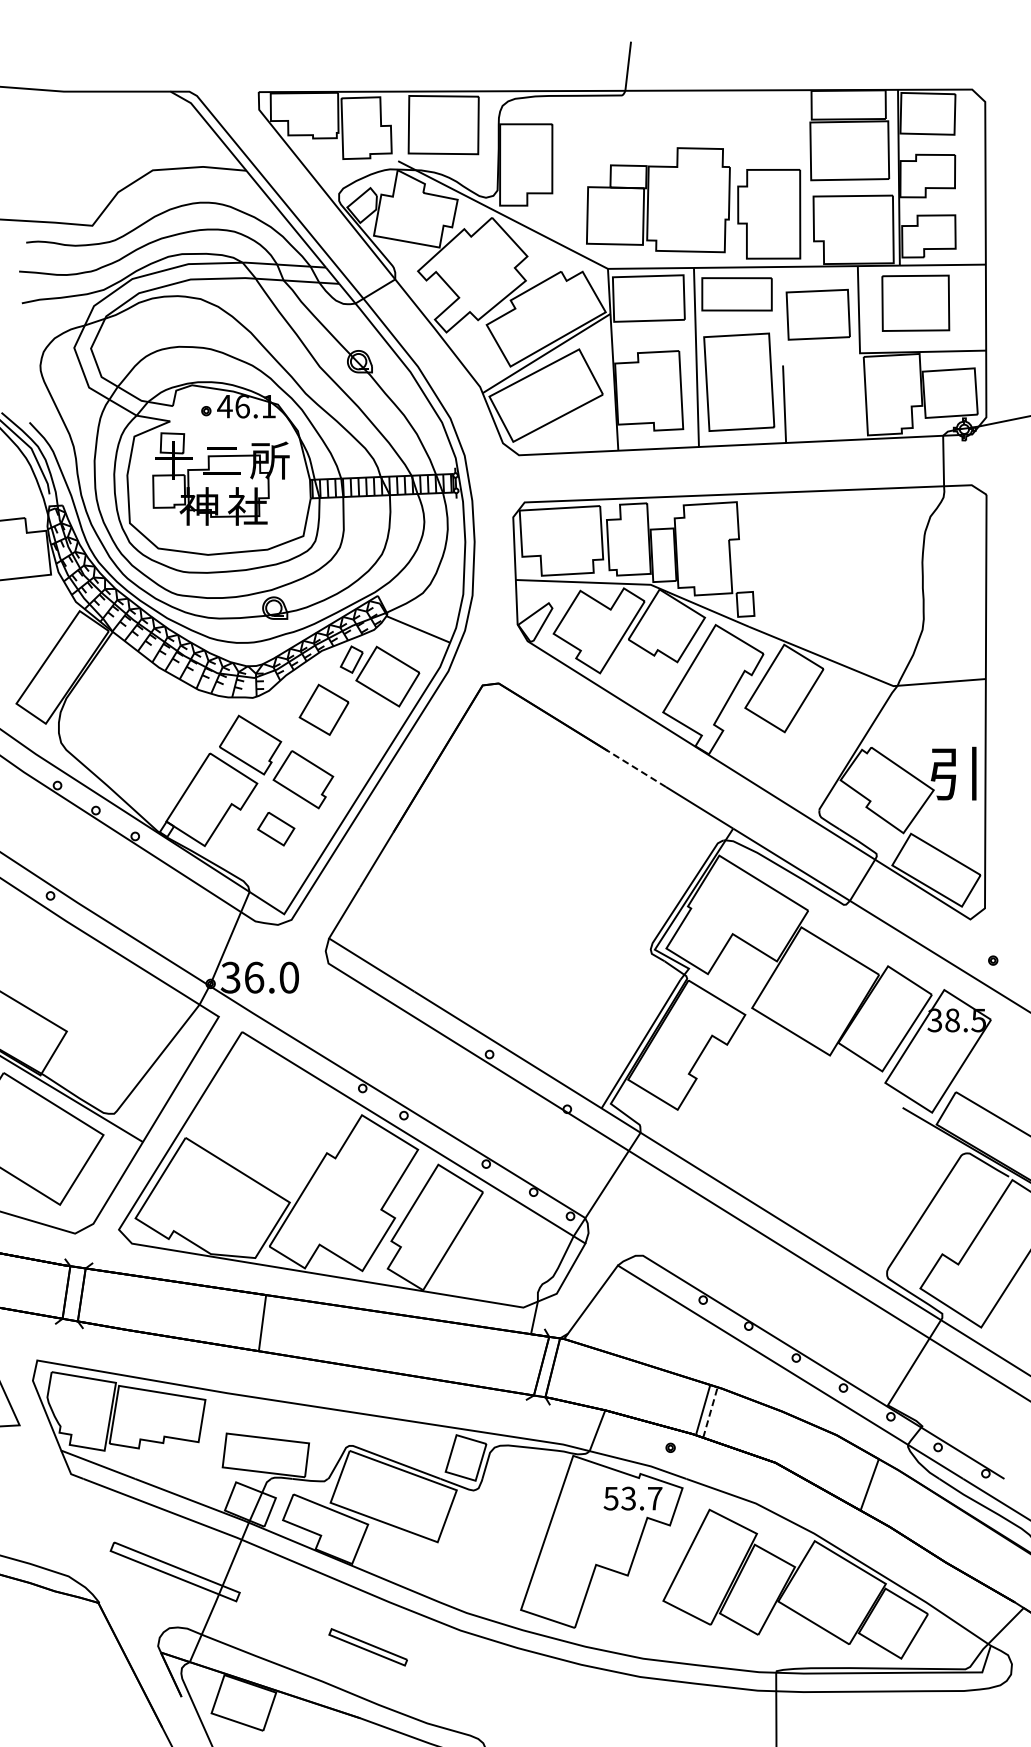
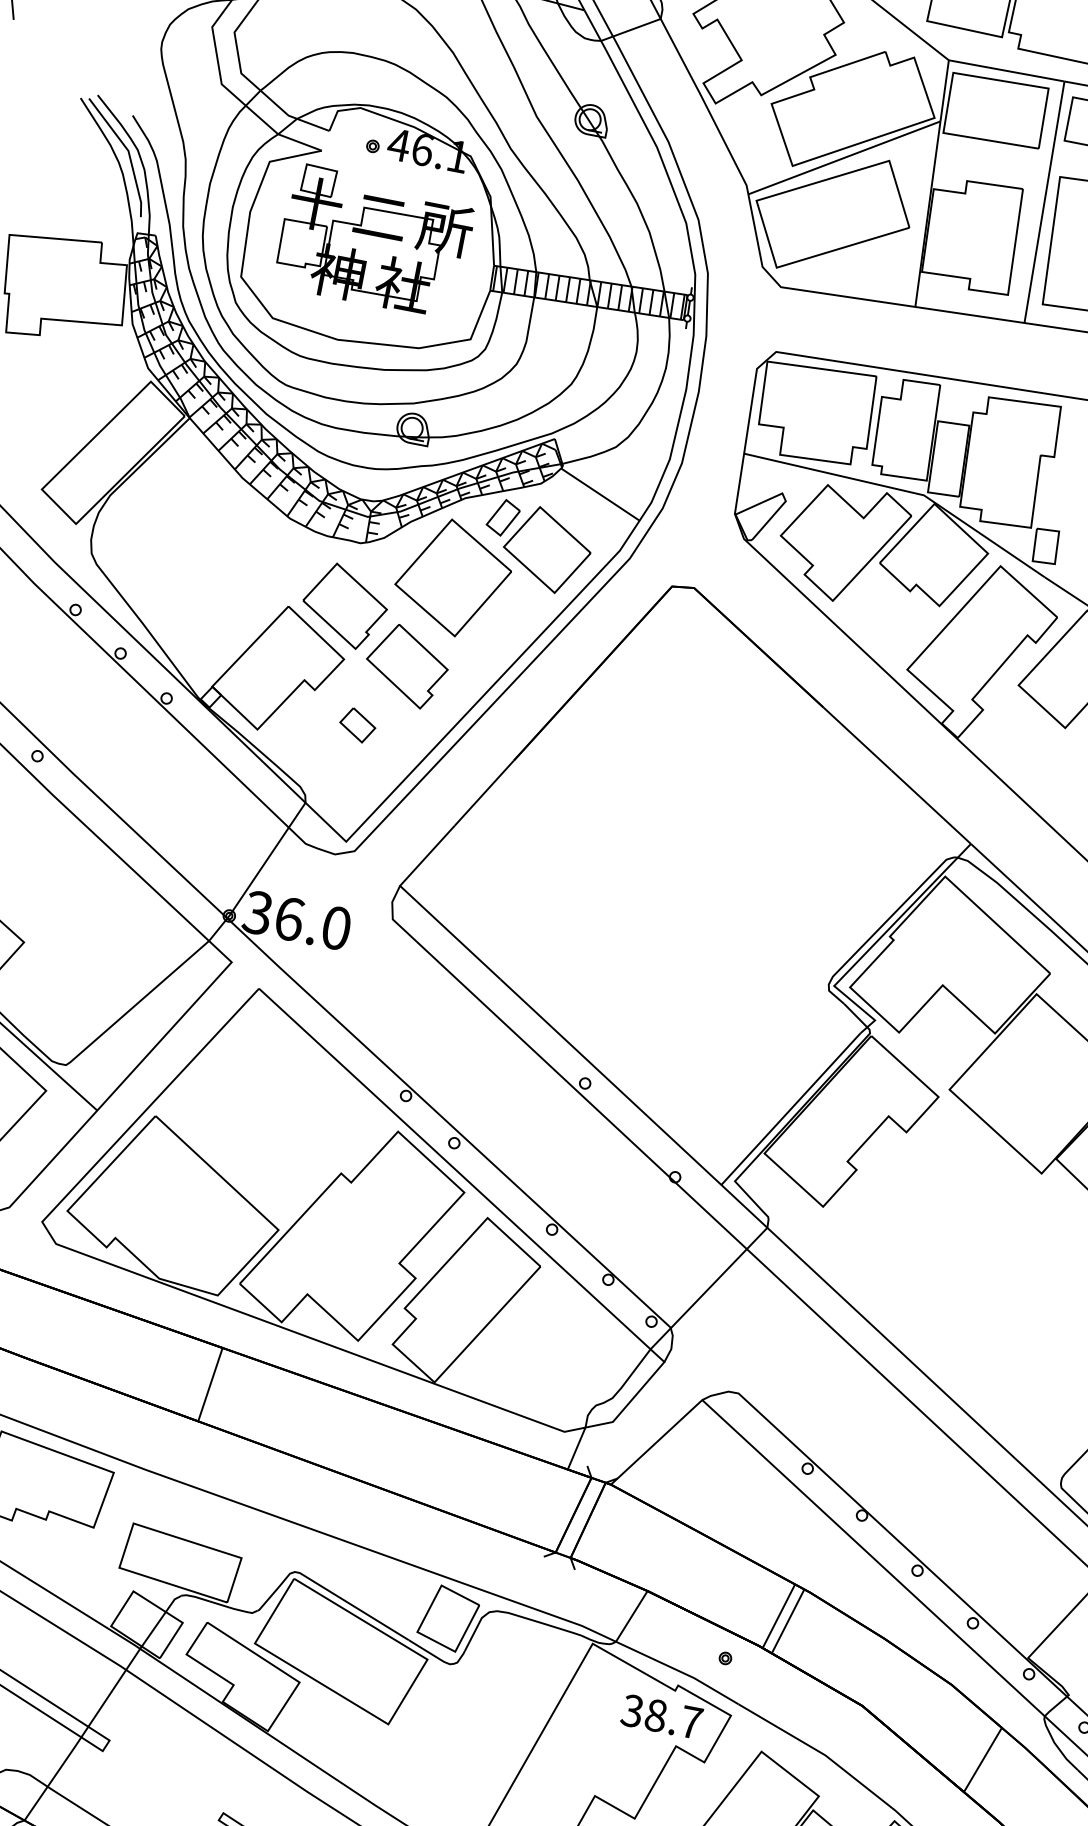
part: (323, 709) -> (452, 577), size x1.67
line: (637, 769) -> (857, 739), dashed -> solid
part: (276, 828) -> (358, 724), size x0.71
line: (710, 1412) -> (788, 1621), dashed -> solid
text: (620, 1498) -> (644, 1713), 53.7 -> 38.7

